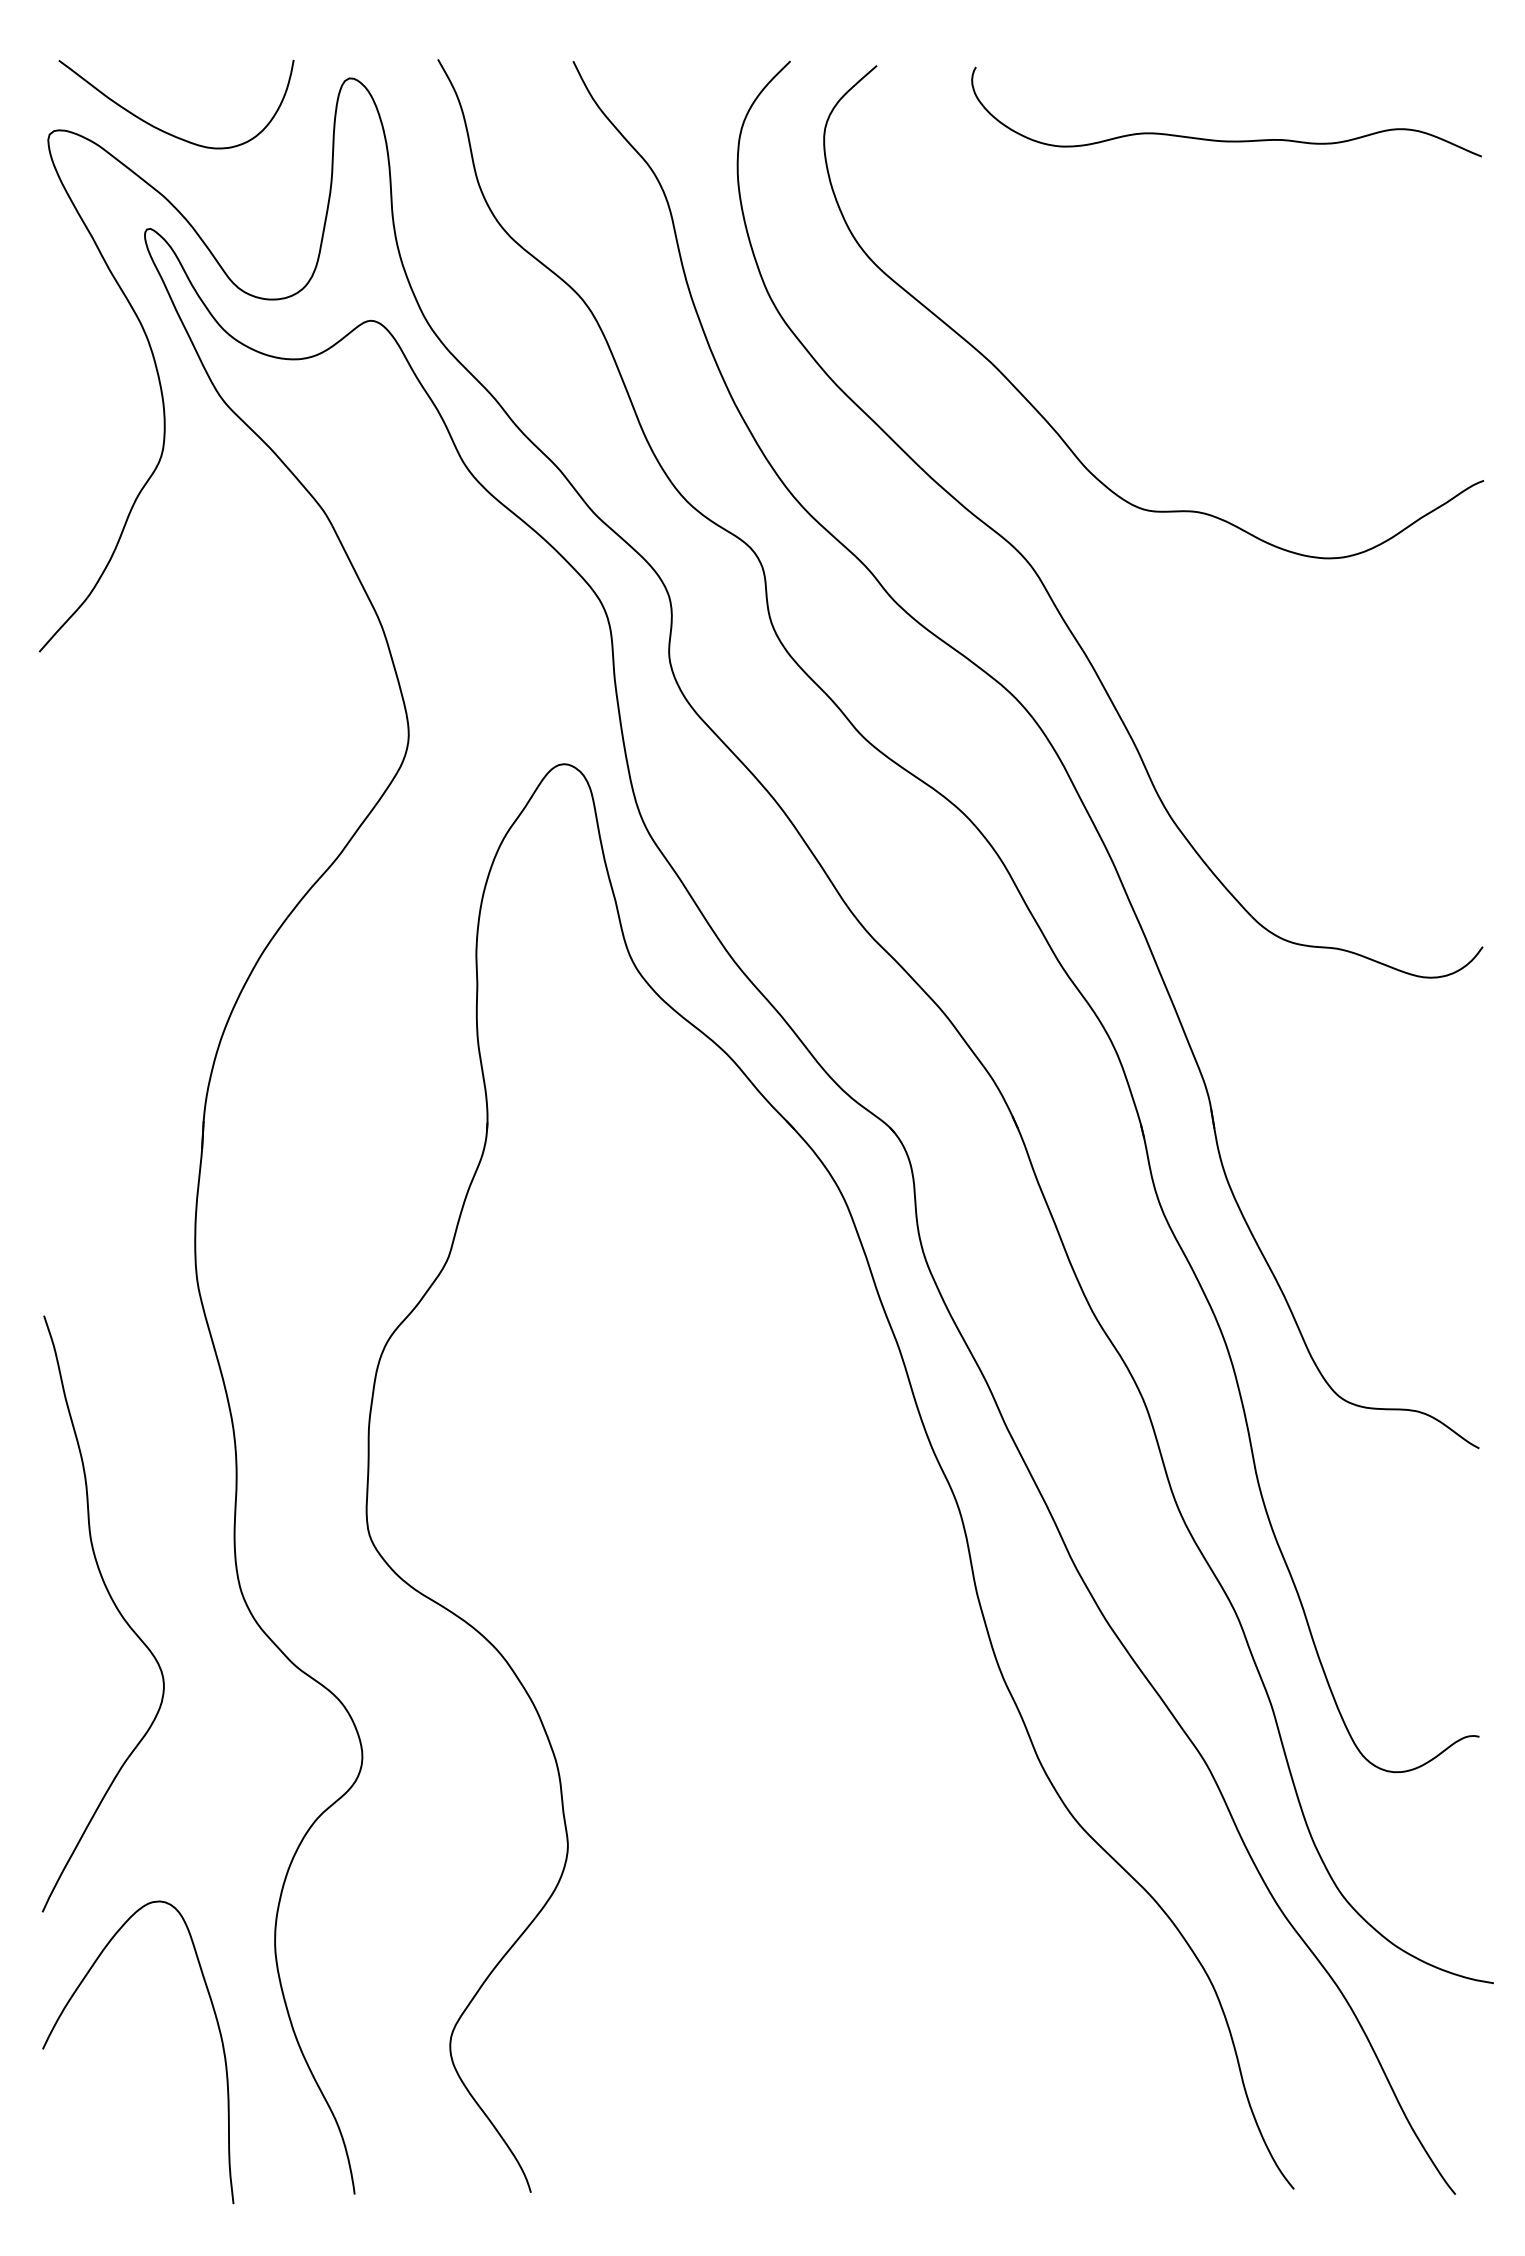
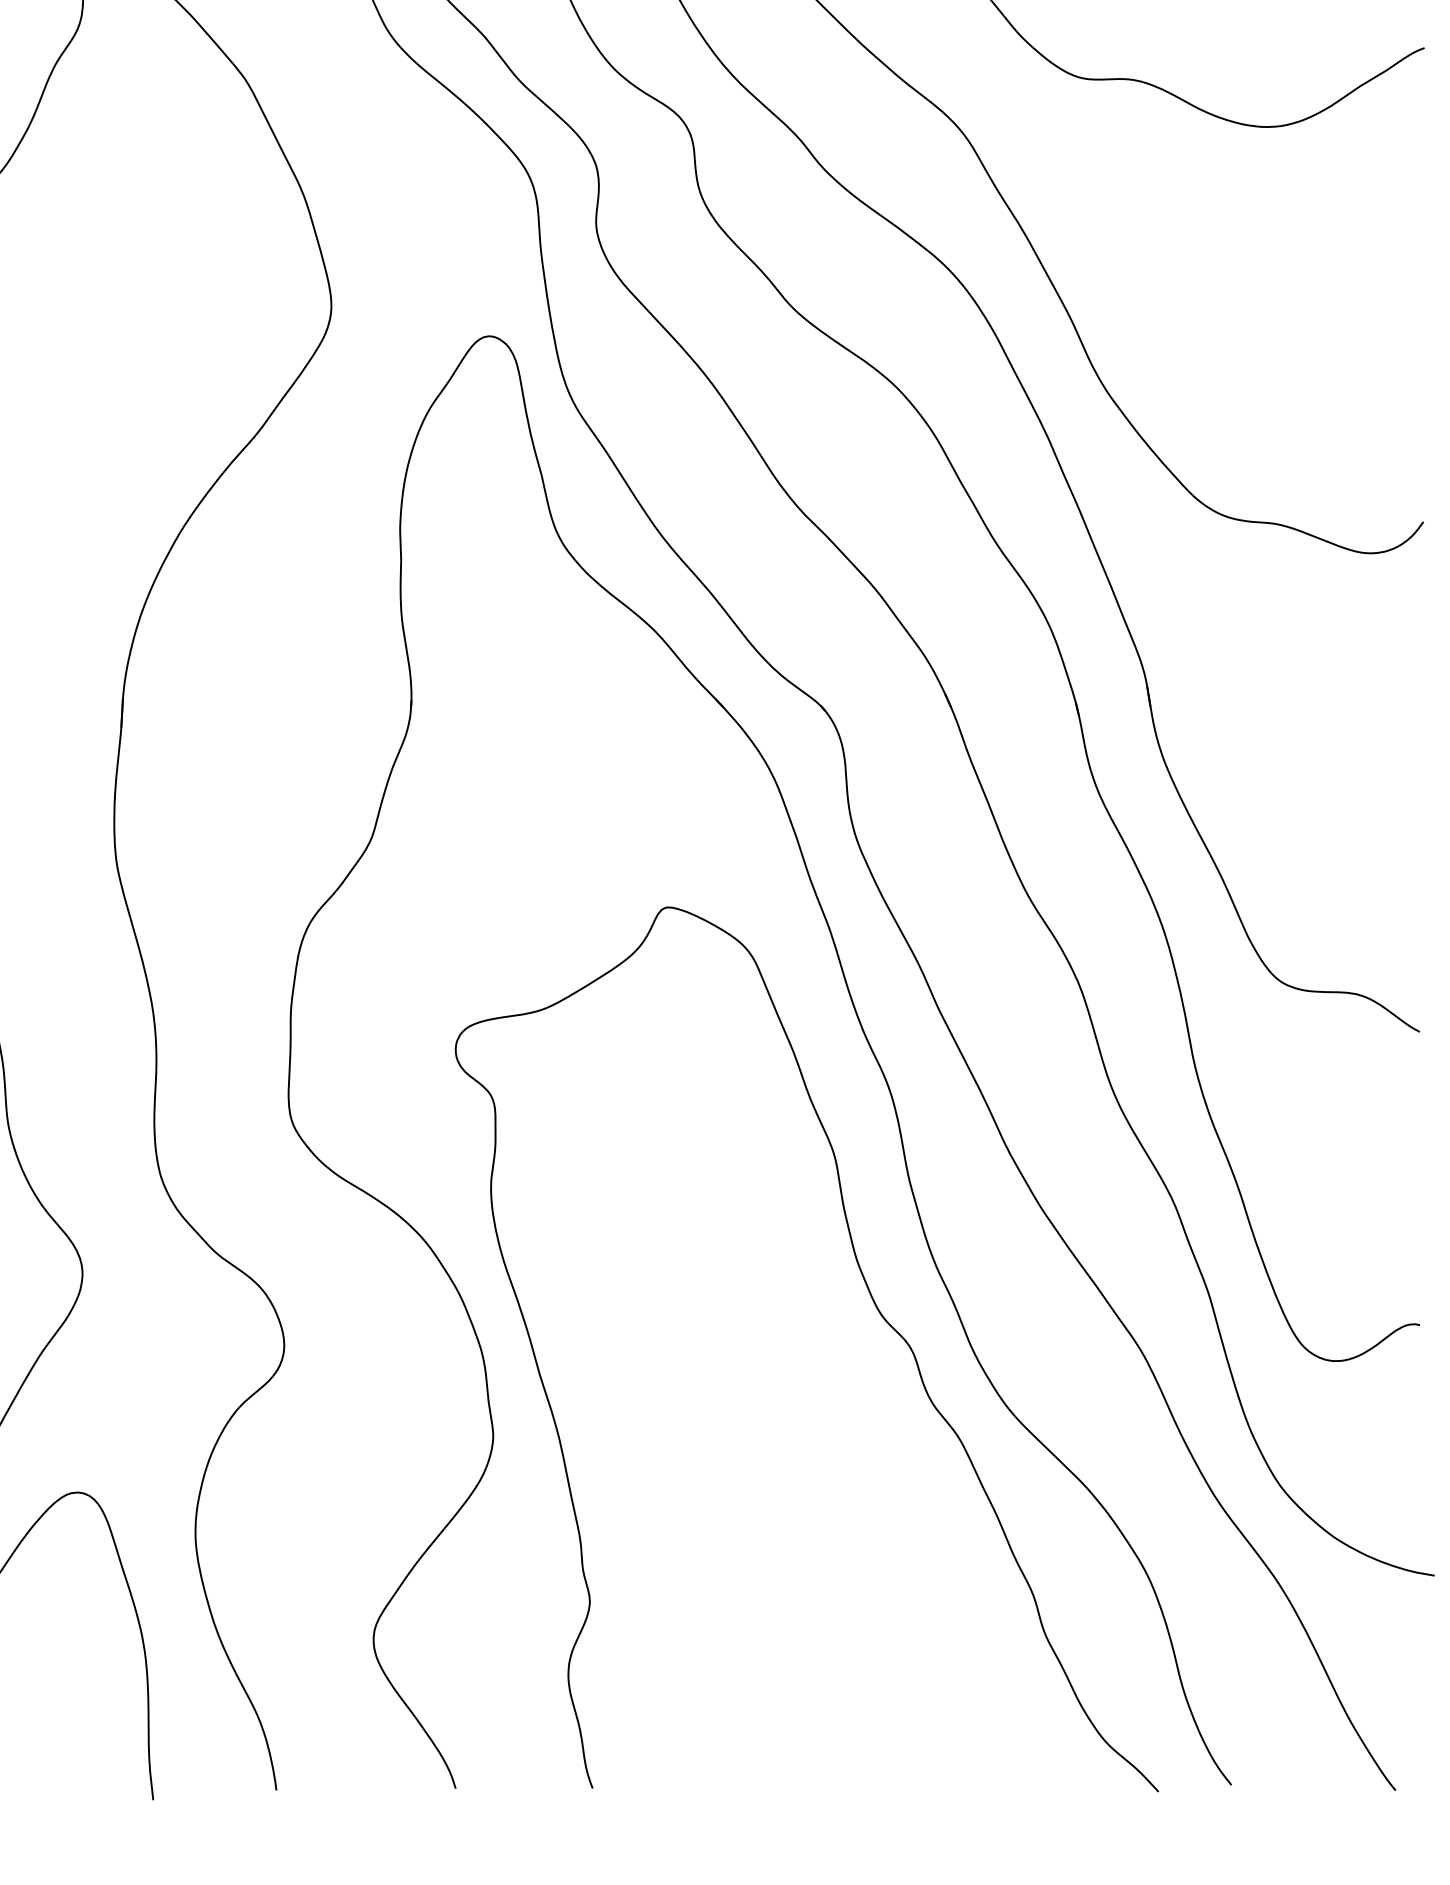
curve: (944, 1720) -> (876, 1308), added

